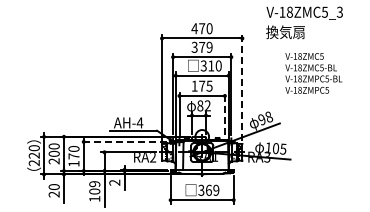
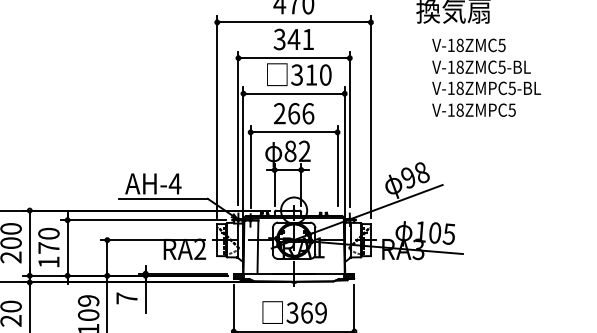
text: (205, 46) -> (300, 37), 379 -> 341
text: (313, 73) -> (485, 77), moved
text: (201, 85) -> (292, 112), 175 -> 266
line: (242, 88) -> (371, 118), dashed -> solid
line: (224, 113) -> (336, 165), dashed -> solid
line: (122, 141) -> (141, 219), dashed -> solid
text: (114, 182) -> (126, 297), 2 -> 7

